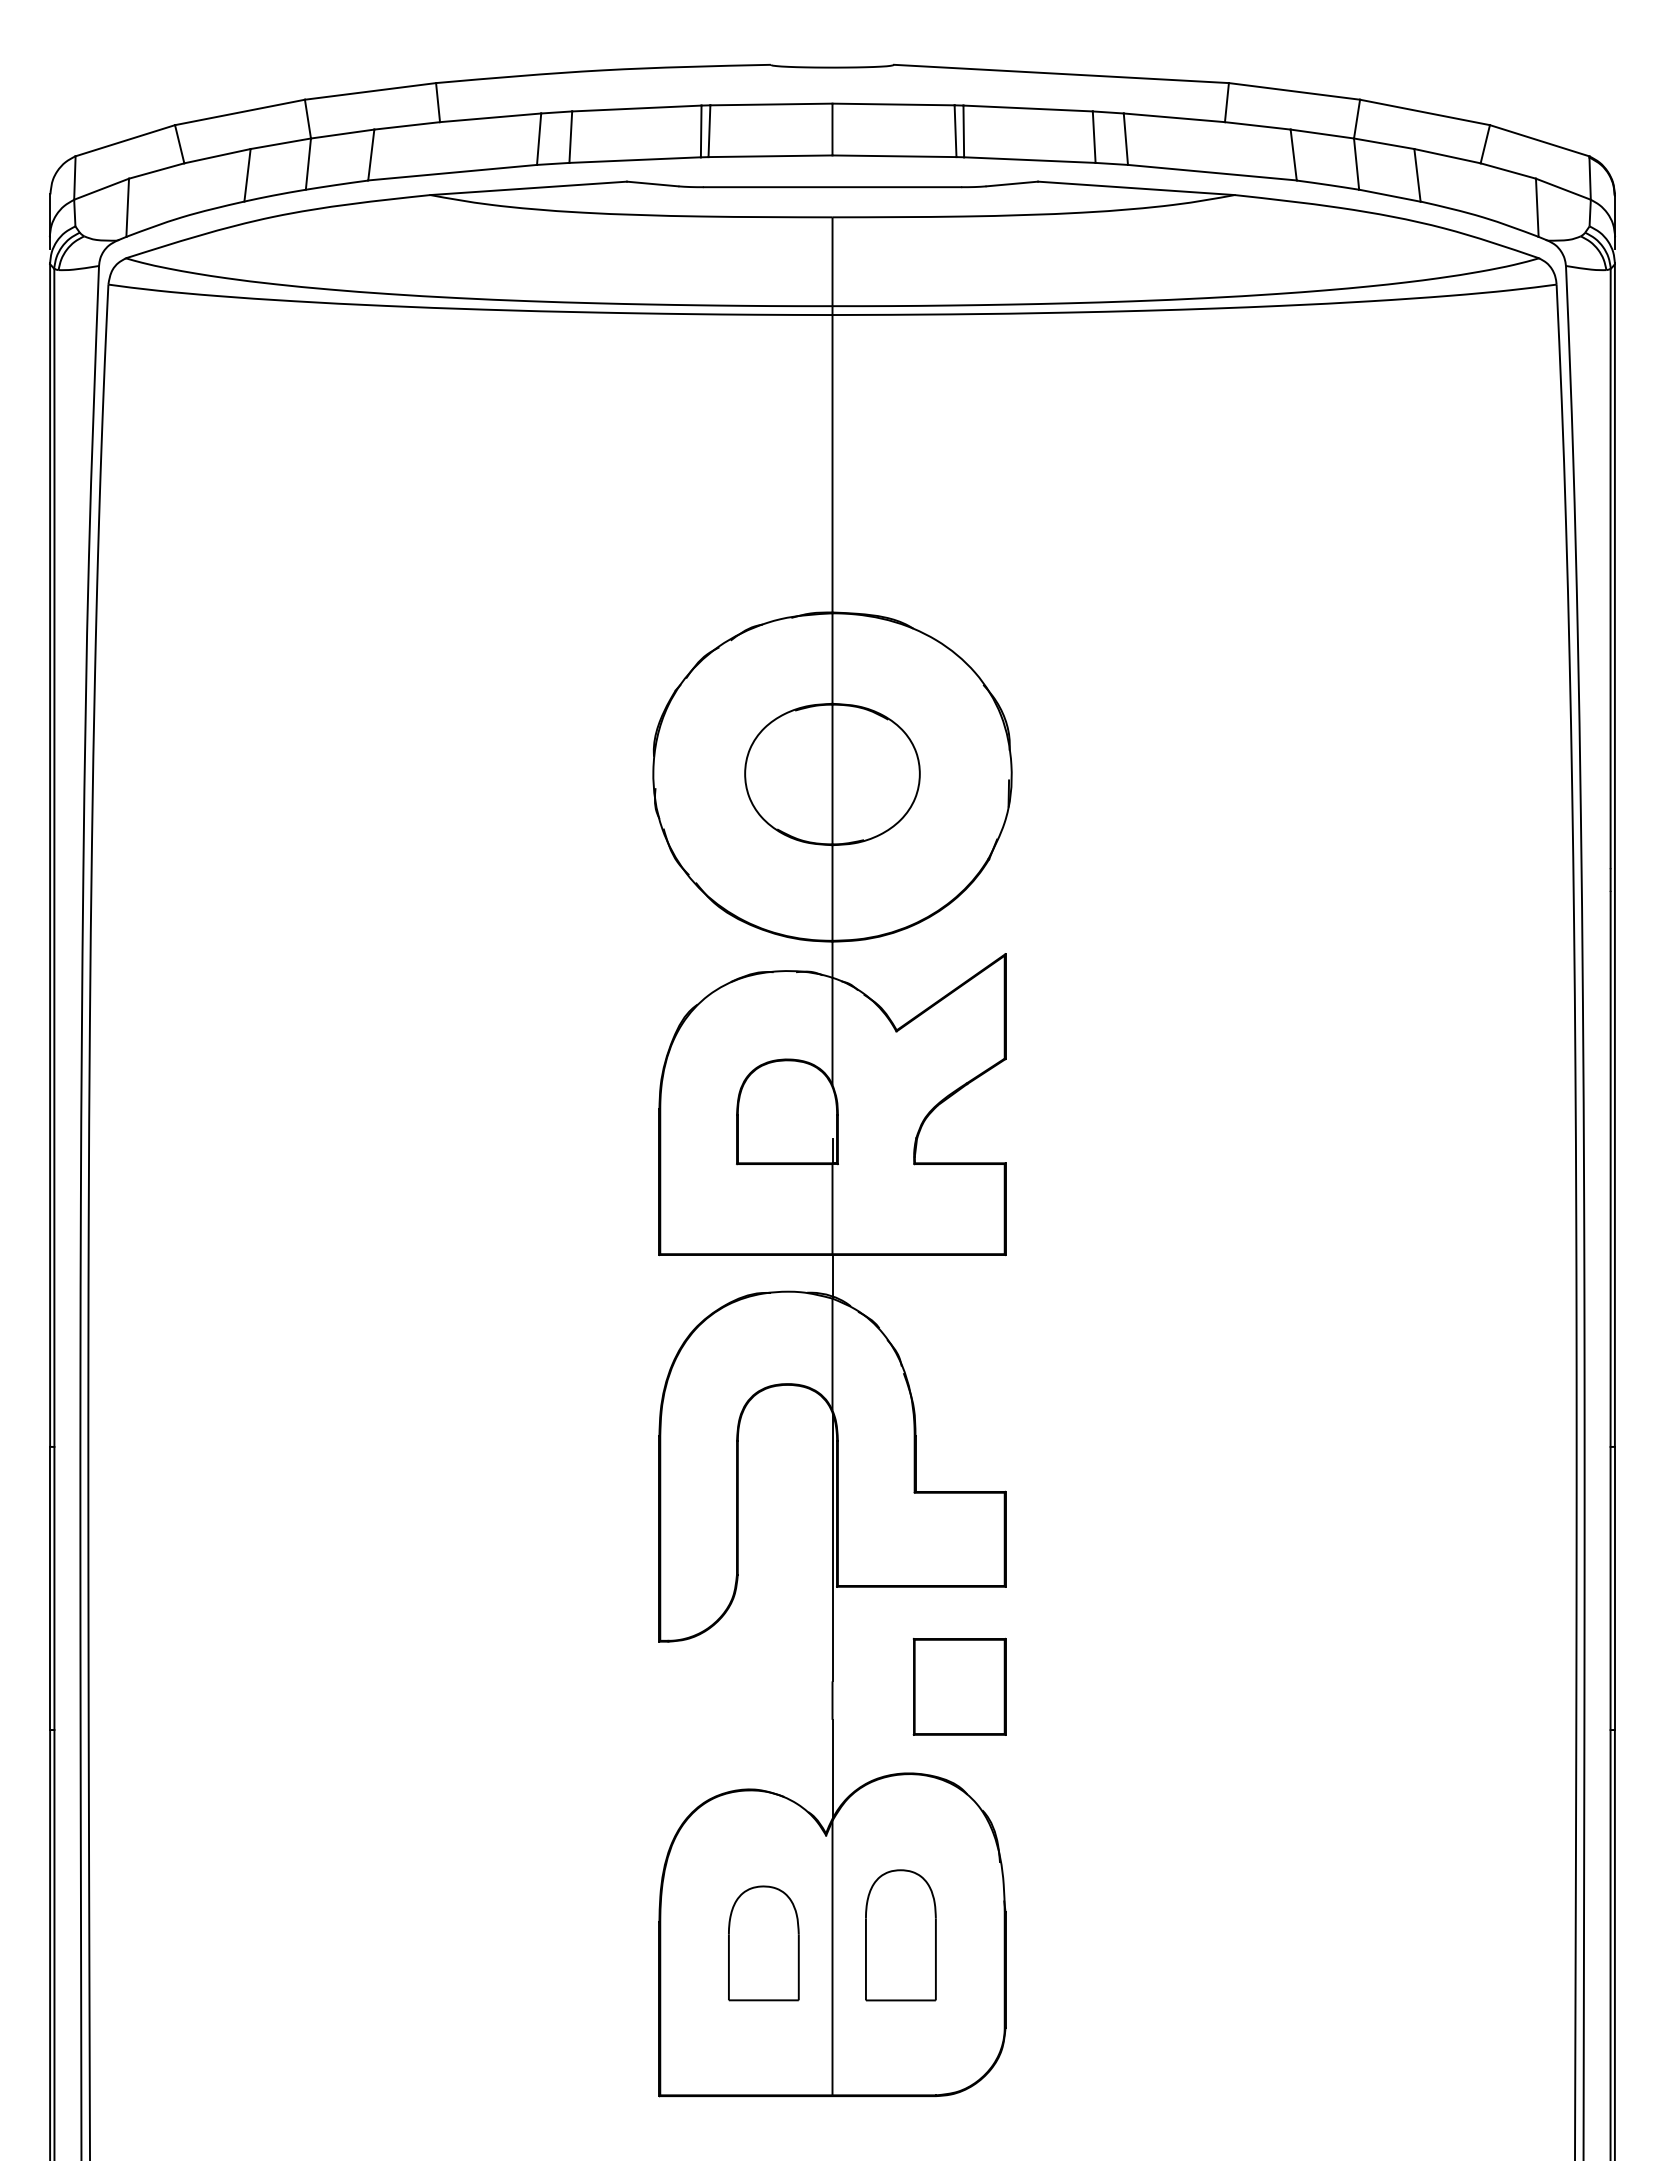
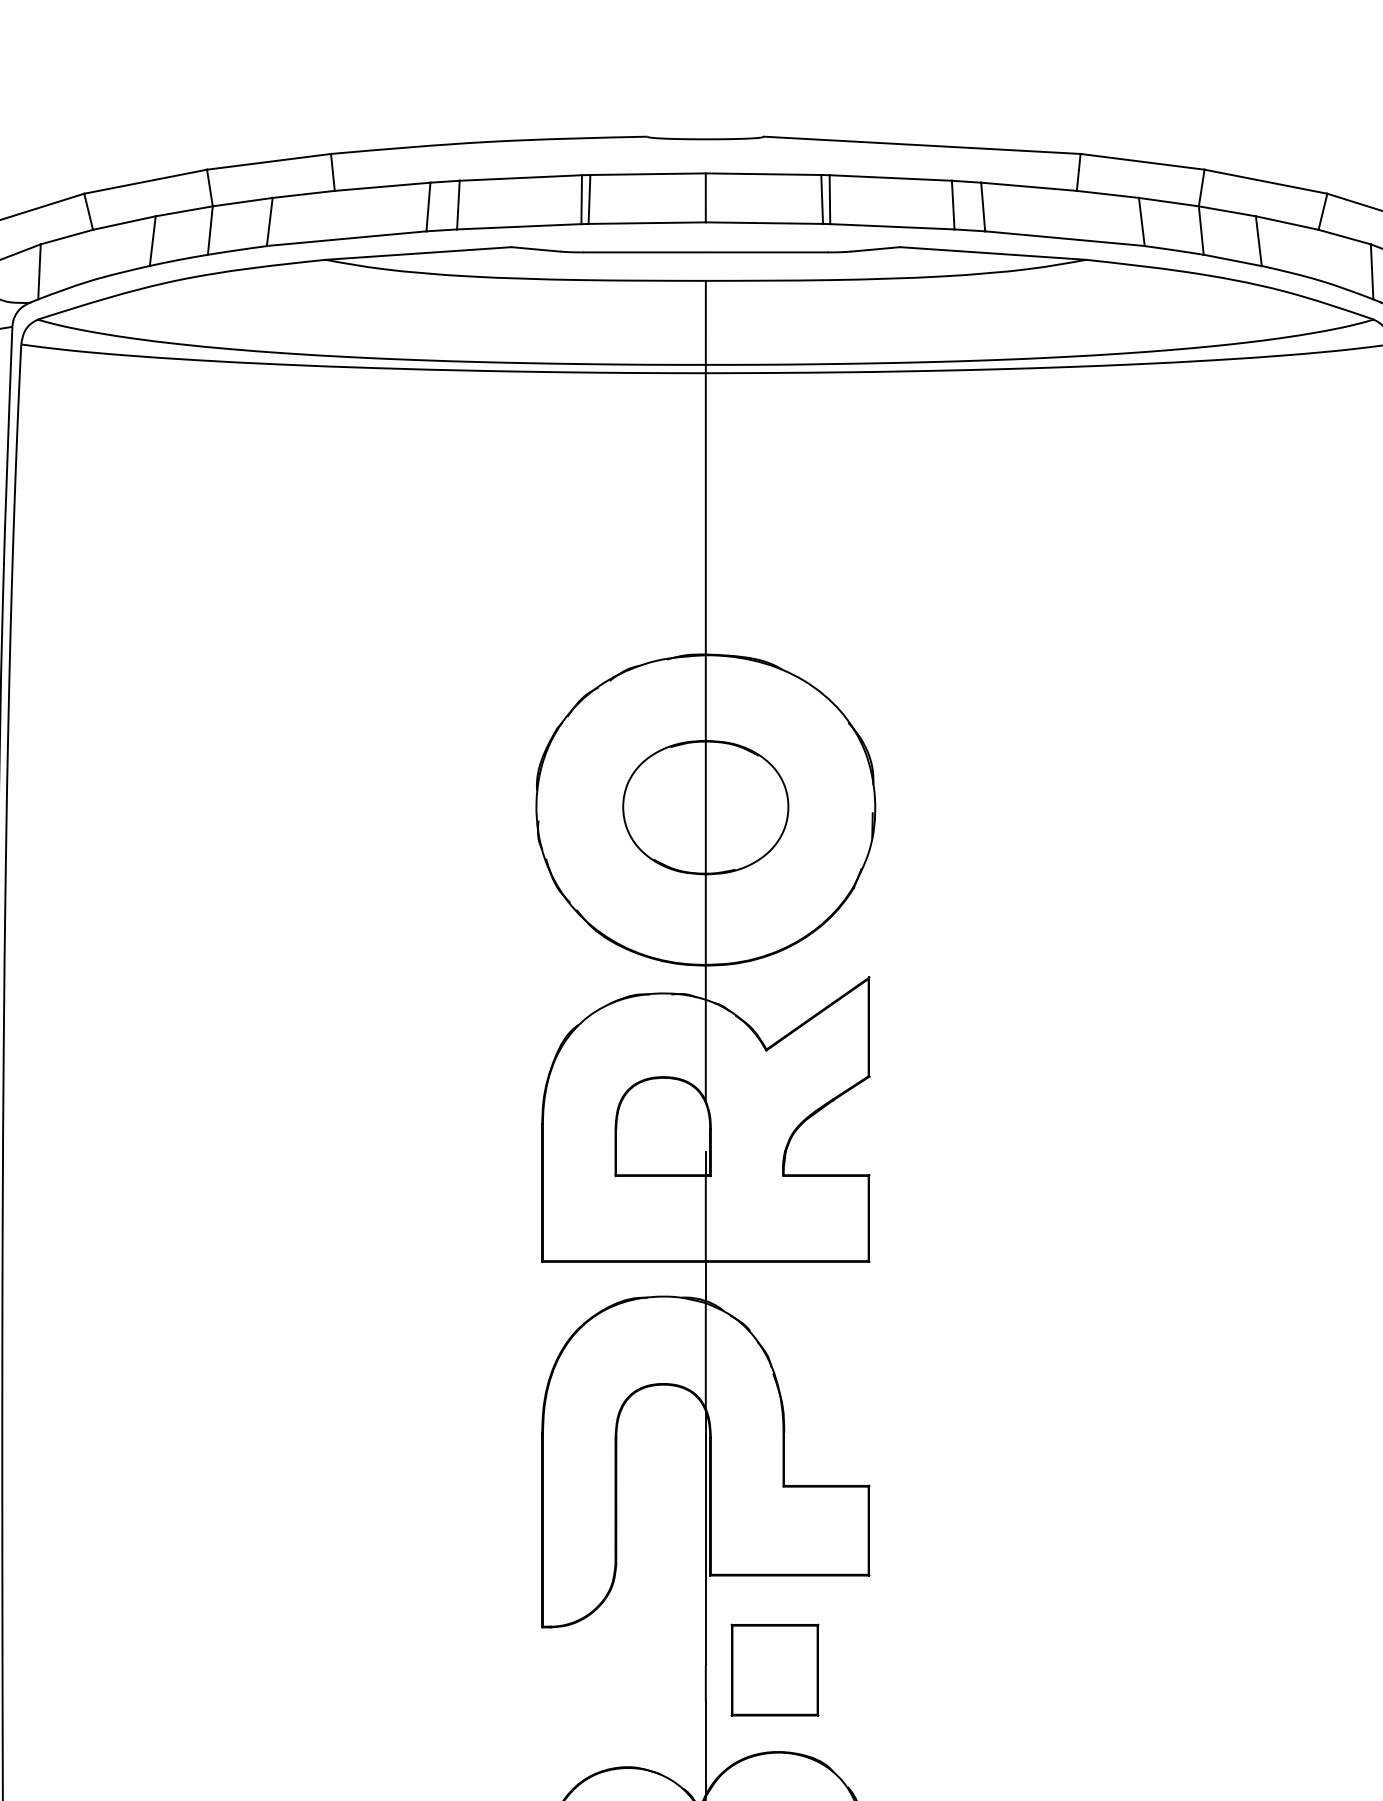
part: (959, 1686) -> (774, 1669), moved

